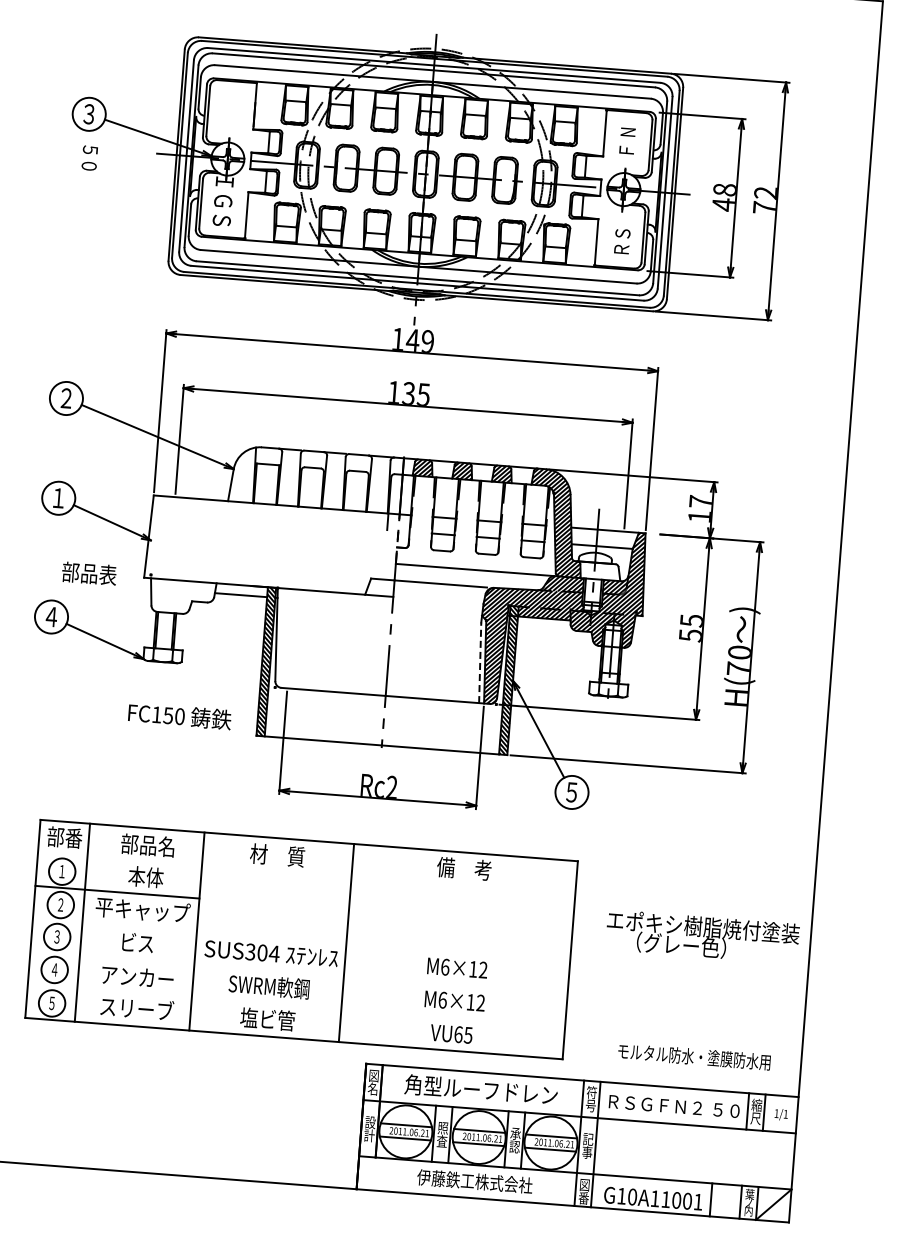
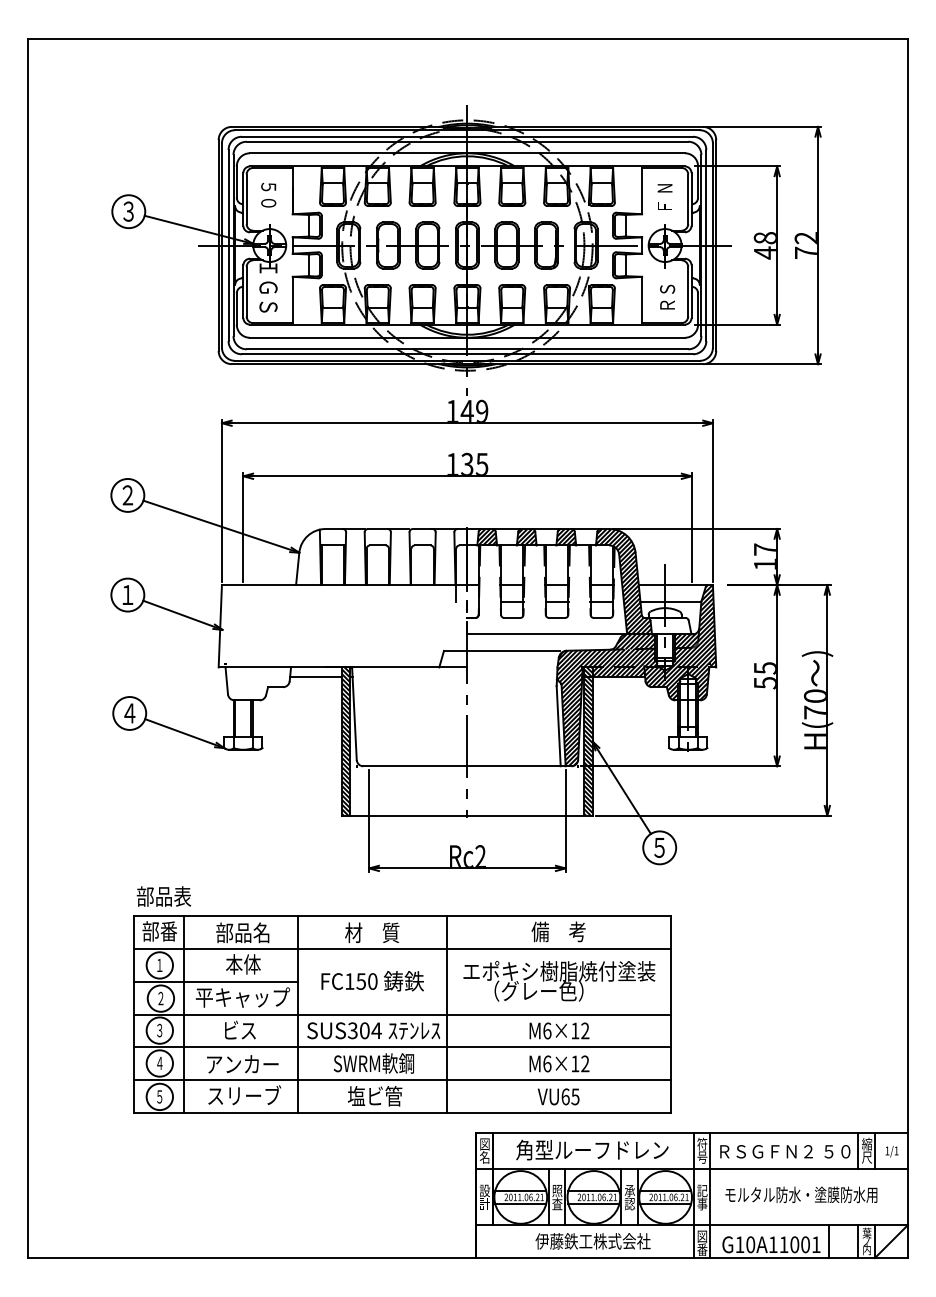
text: (89, 157) -> (268, 194), moved
text: (88, 573) -> (163, 896), moved
line: (480, 662) -> (558, 725), dashed -> solid
text: (179, 716) -> (372, 981), moved
line: (306, 873) -> (402, 948), added
text: (702, 937) -> (559, 981), moved
line: (301, 939) -> (402, 1014), added
line: (298, 972) -> (402, 1047), added
line: (296, 1005) -> (402, 1080), added
text: (694, 1056) -> (801, 1194), moved

